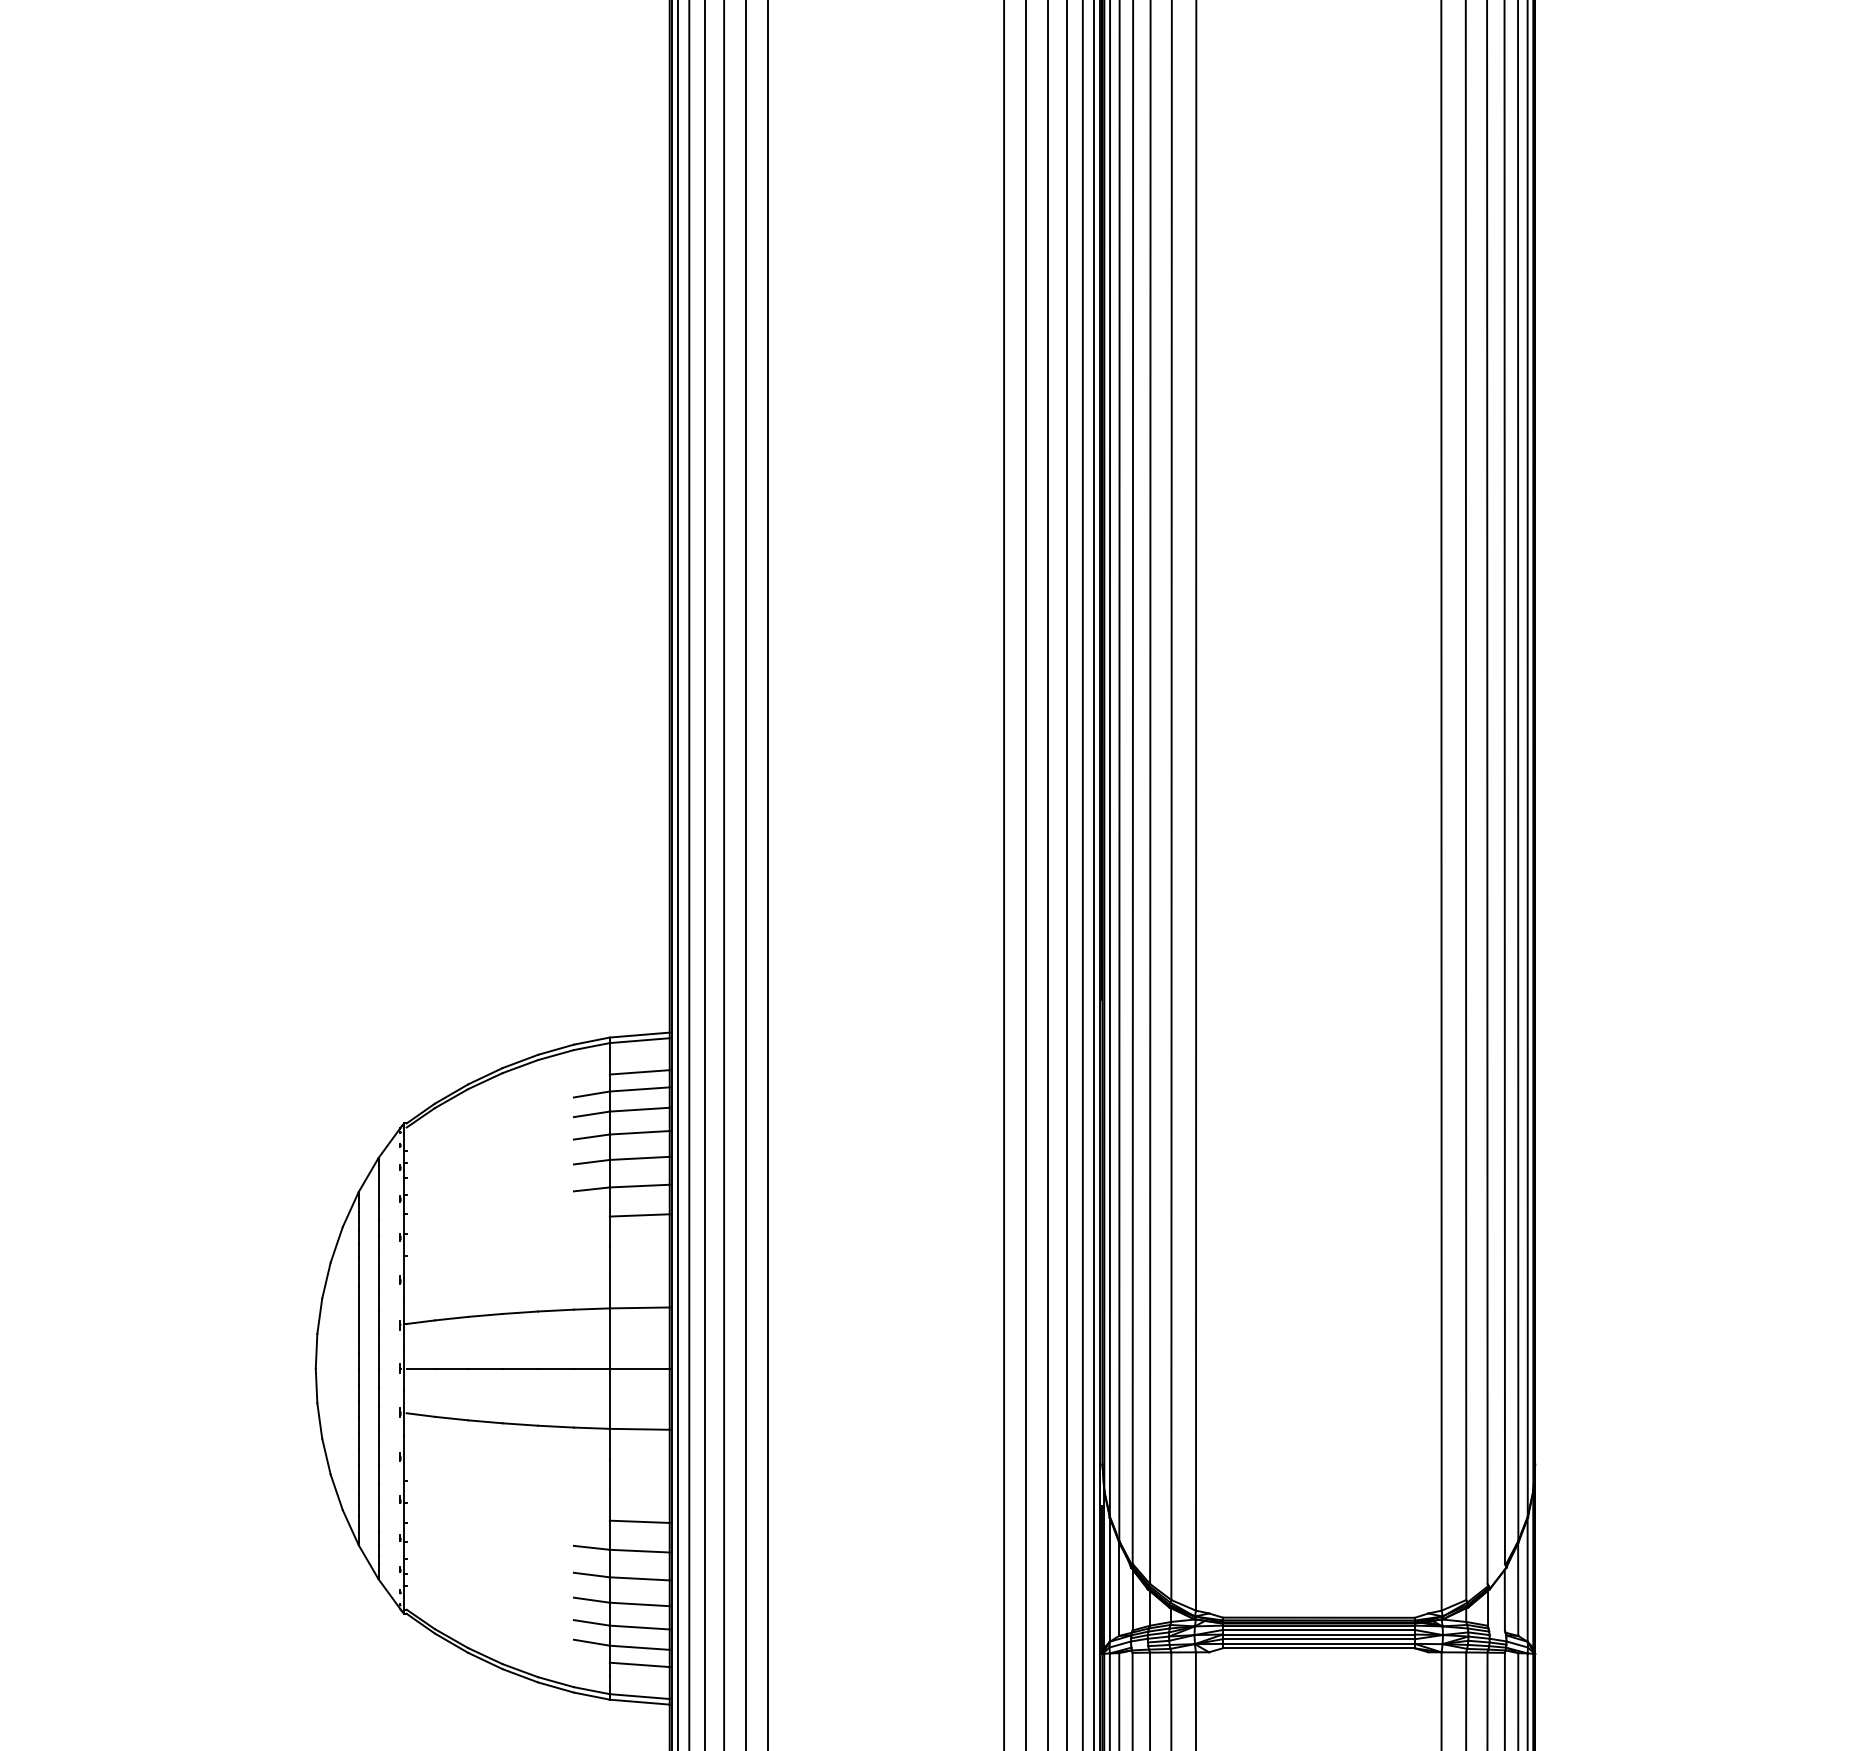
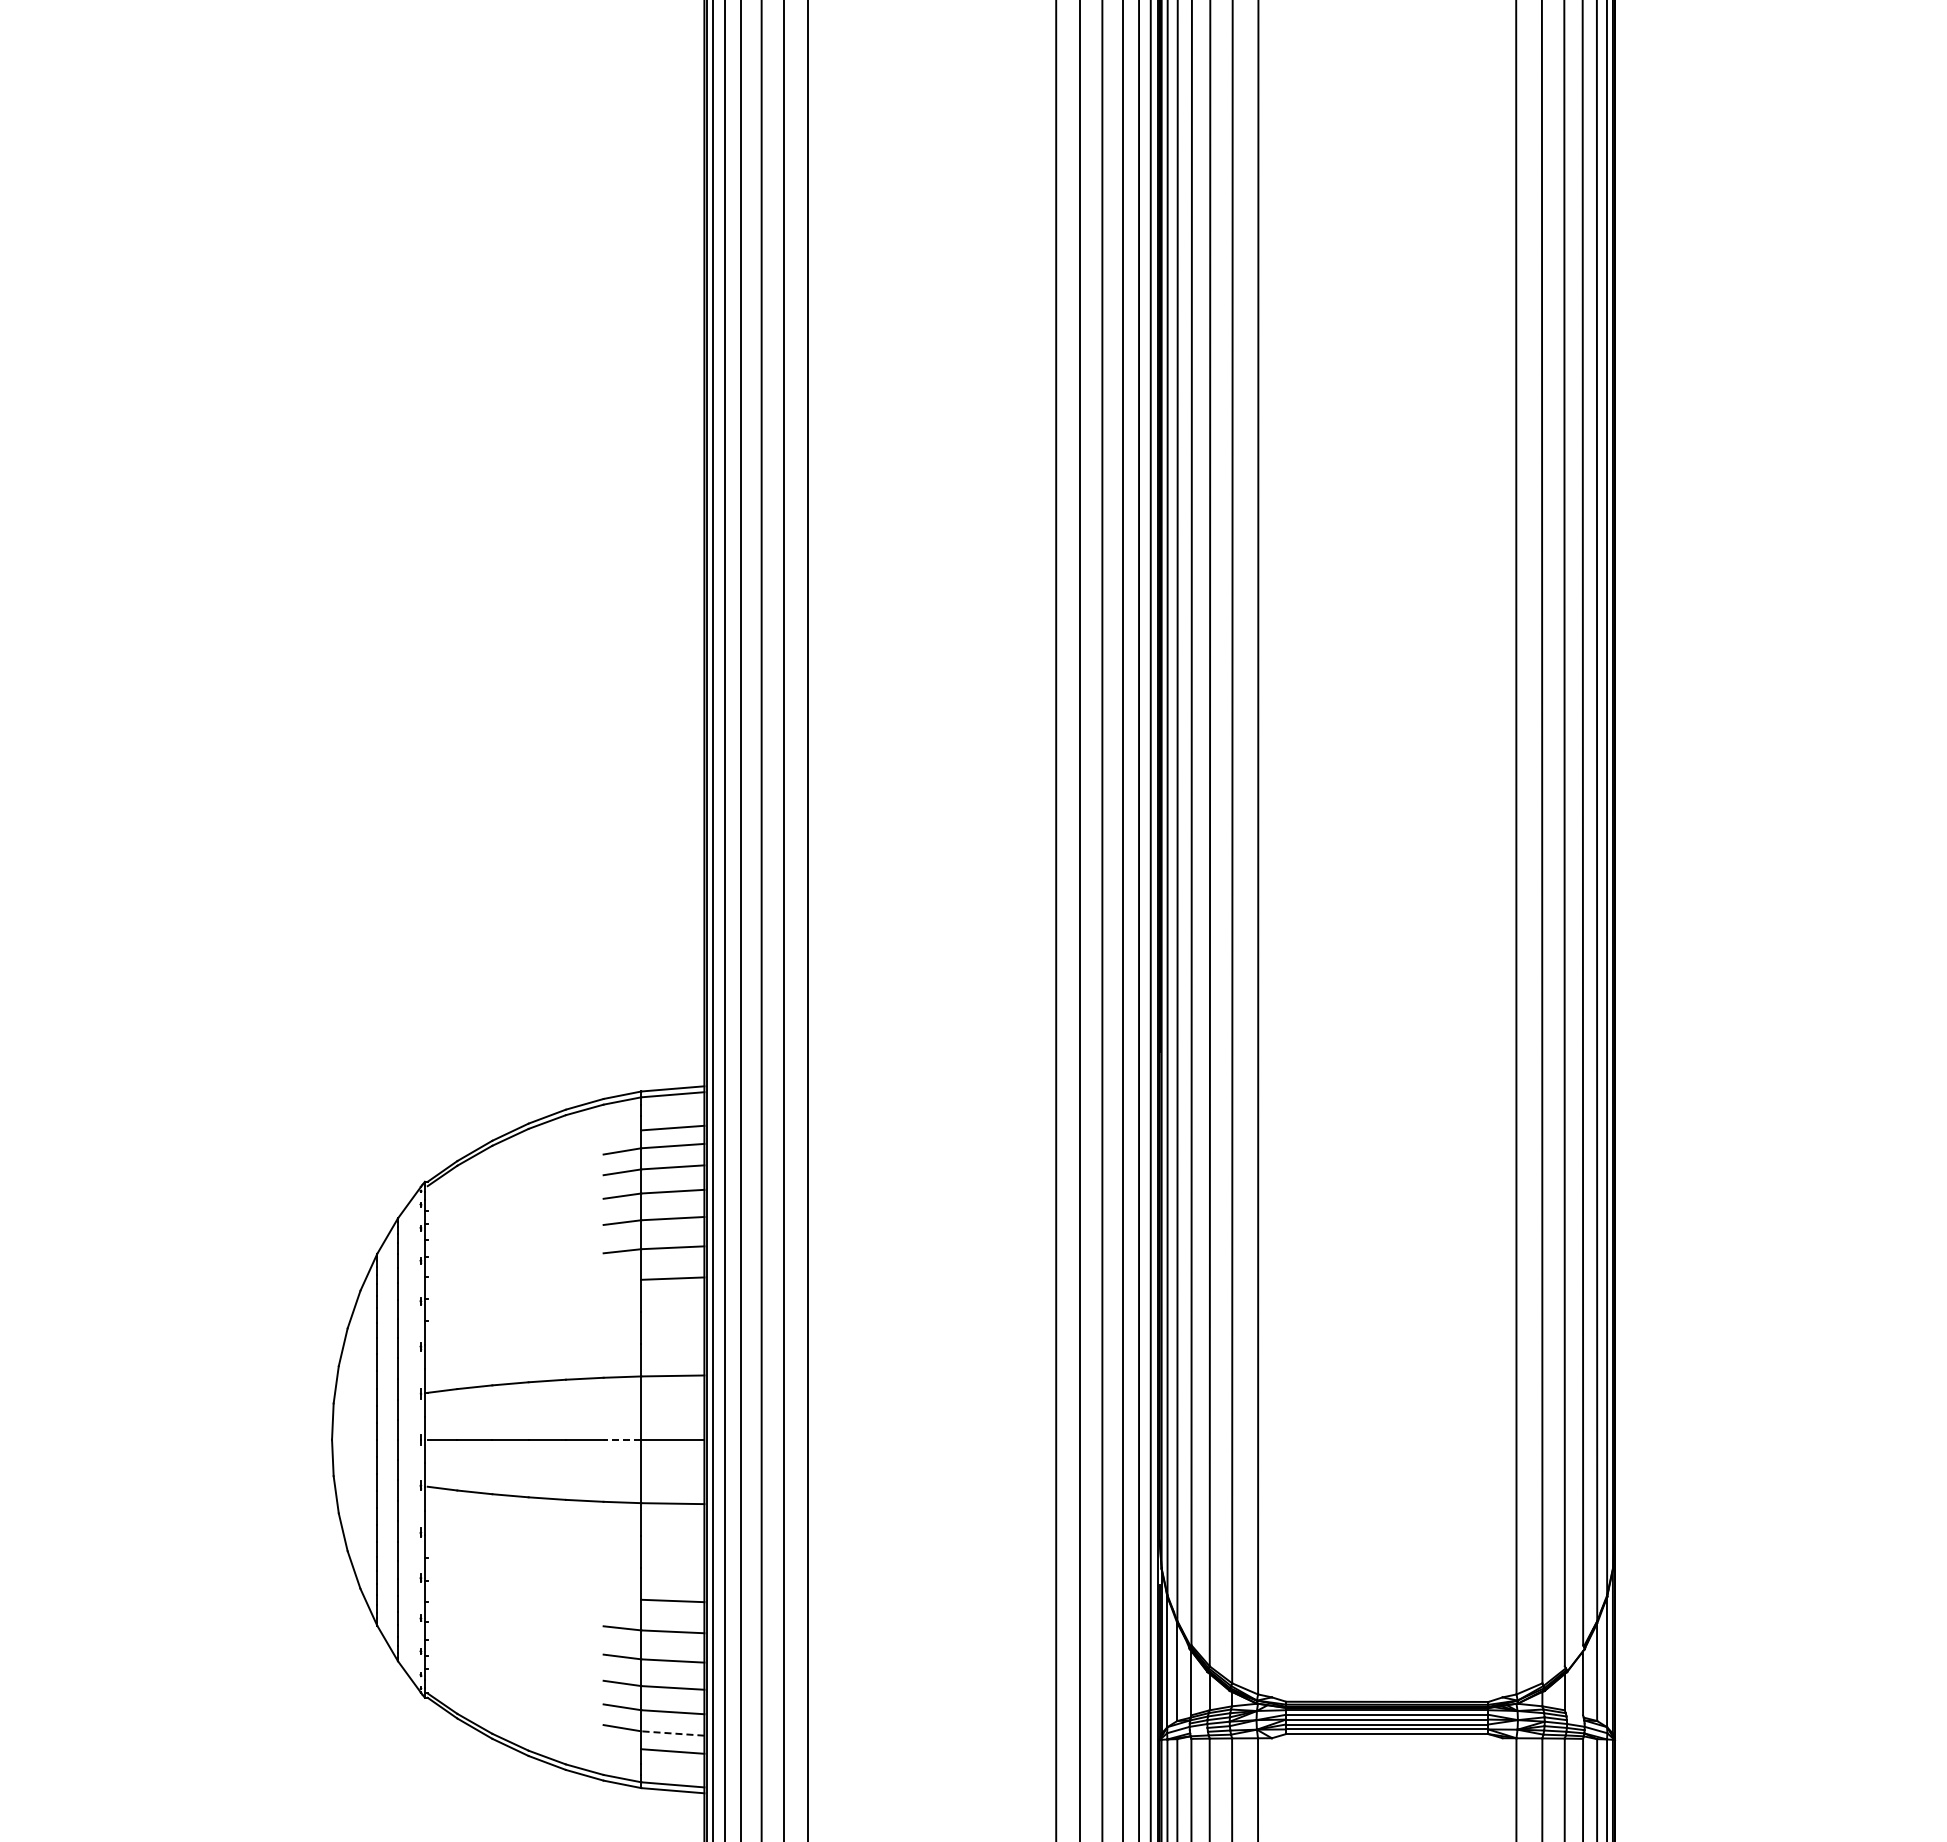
line: (591, 1368) -> (622, 1439), solid -> dashed
line: (639, 1647) -> (672, 1733), solid -> dashed

